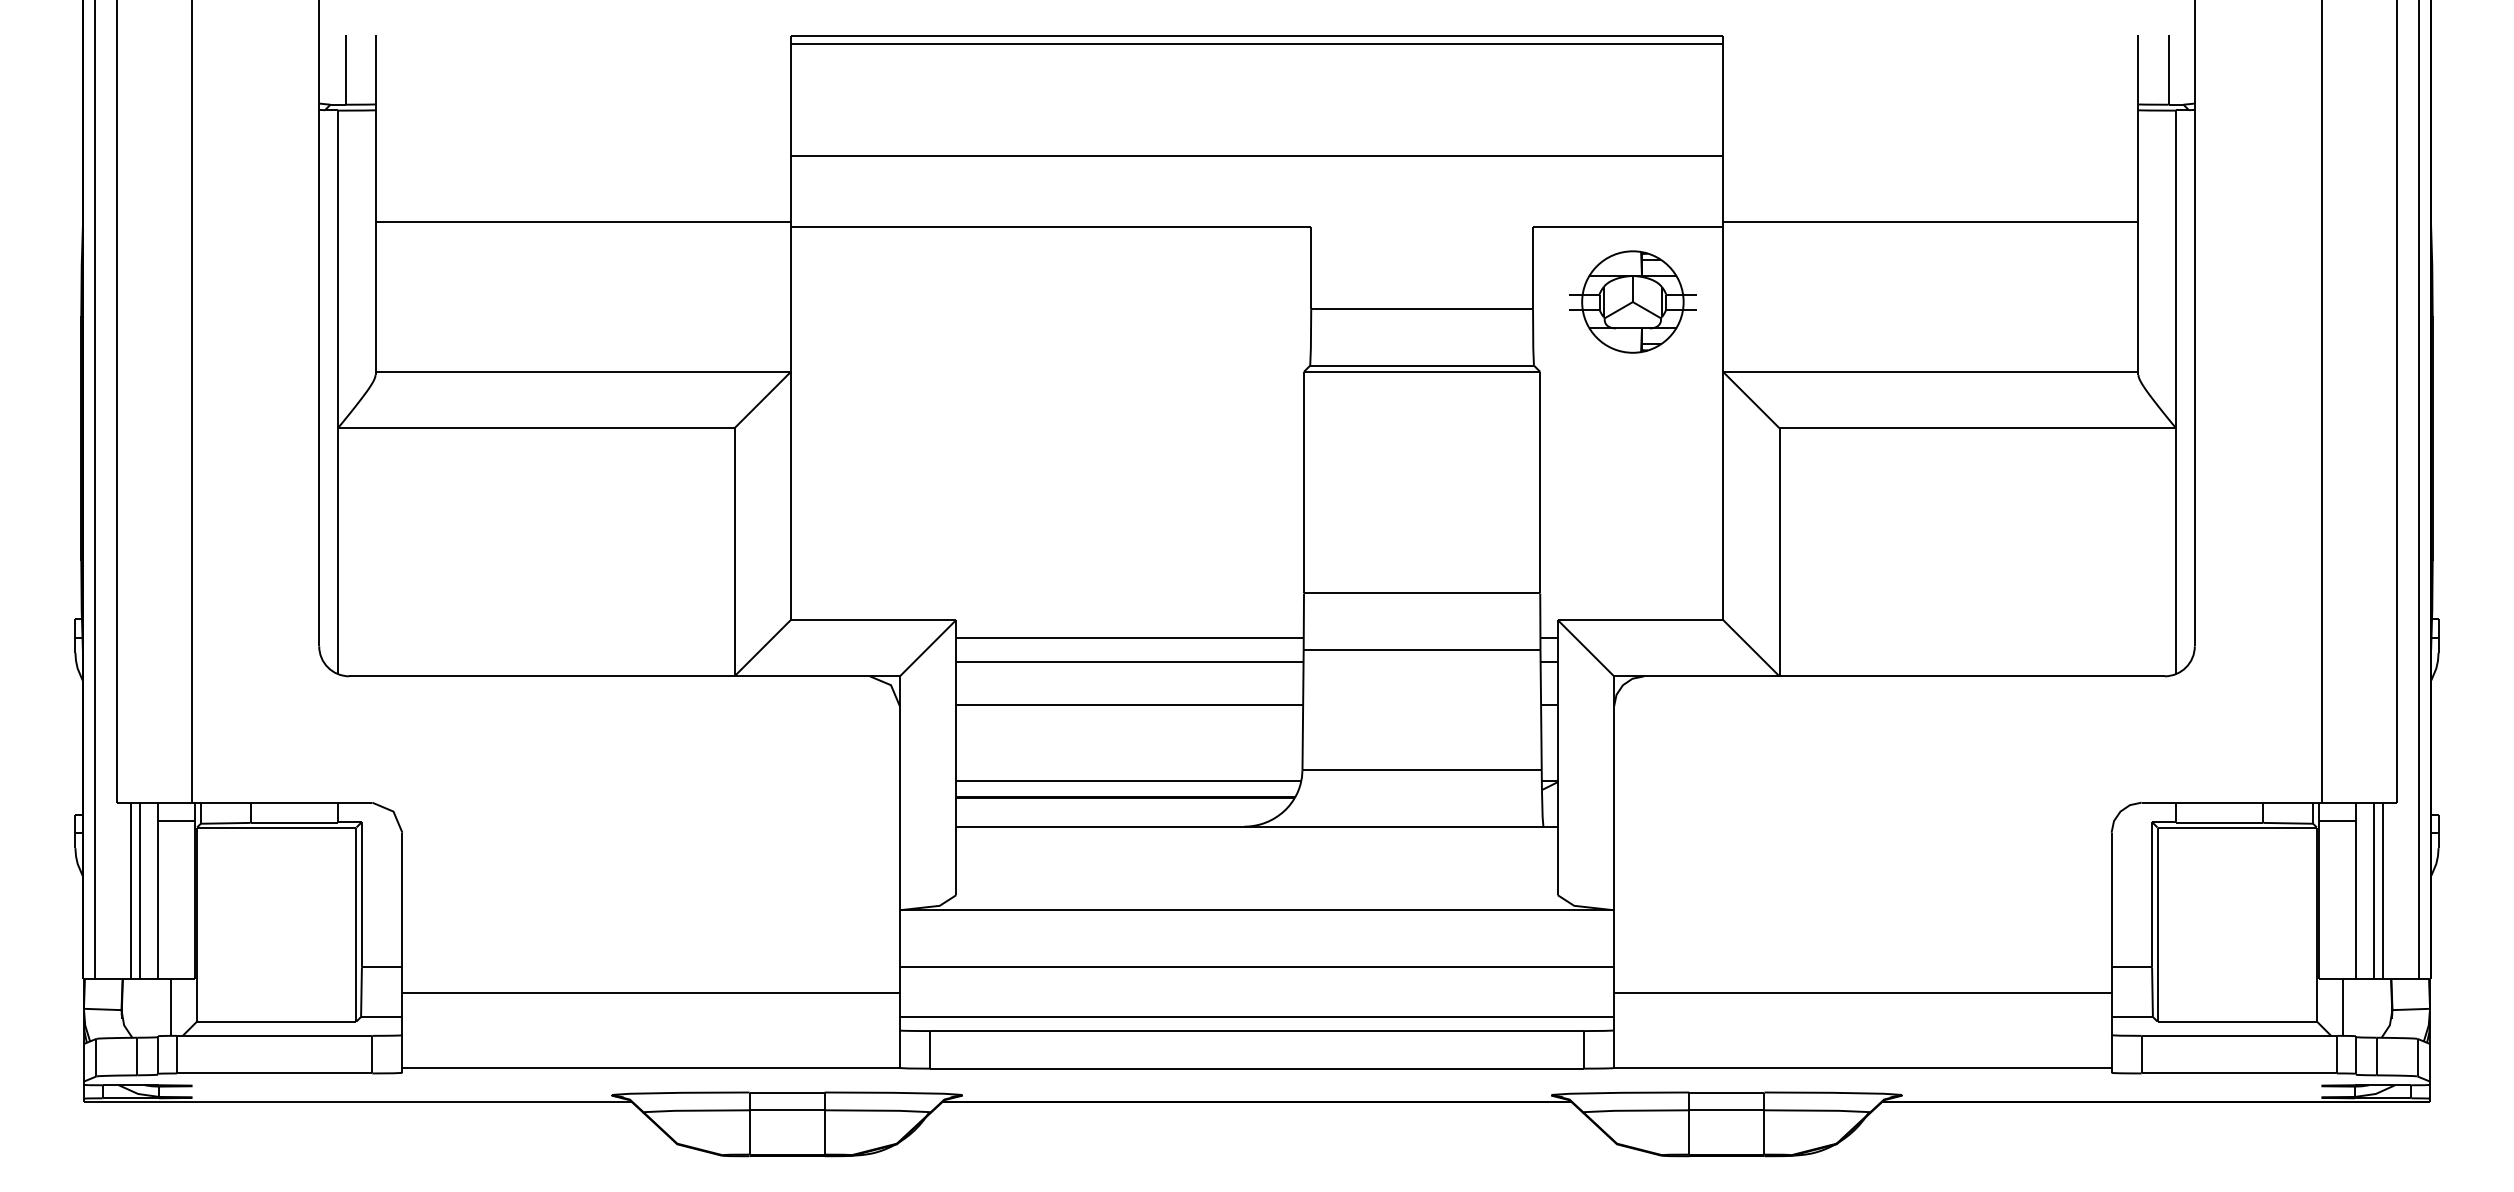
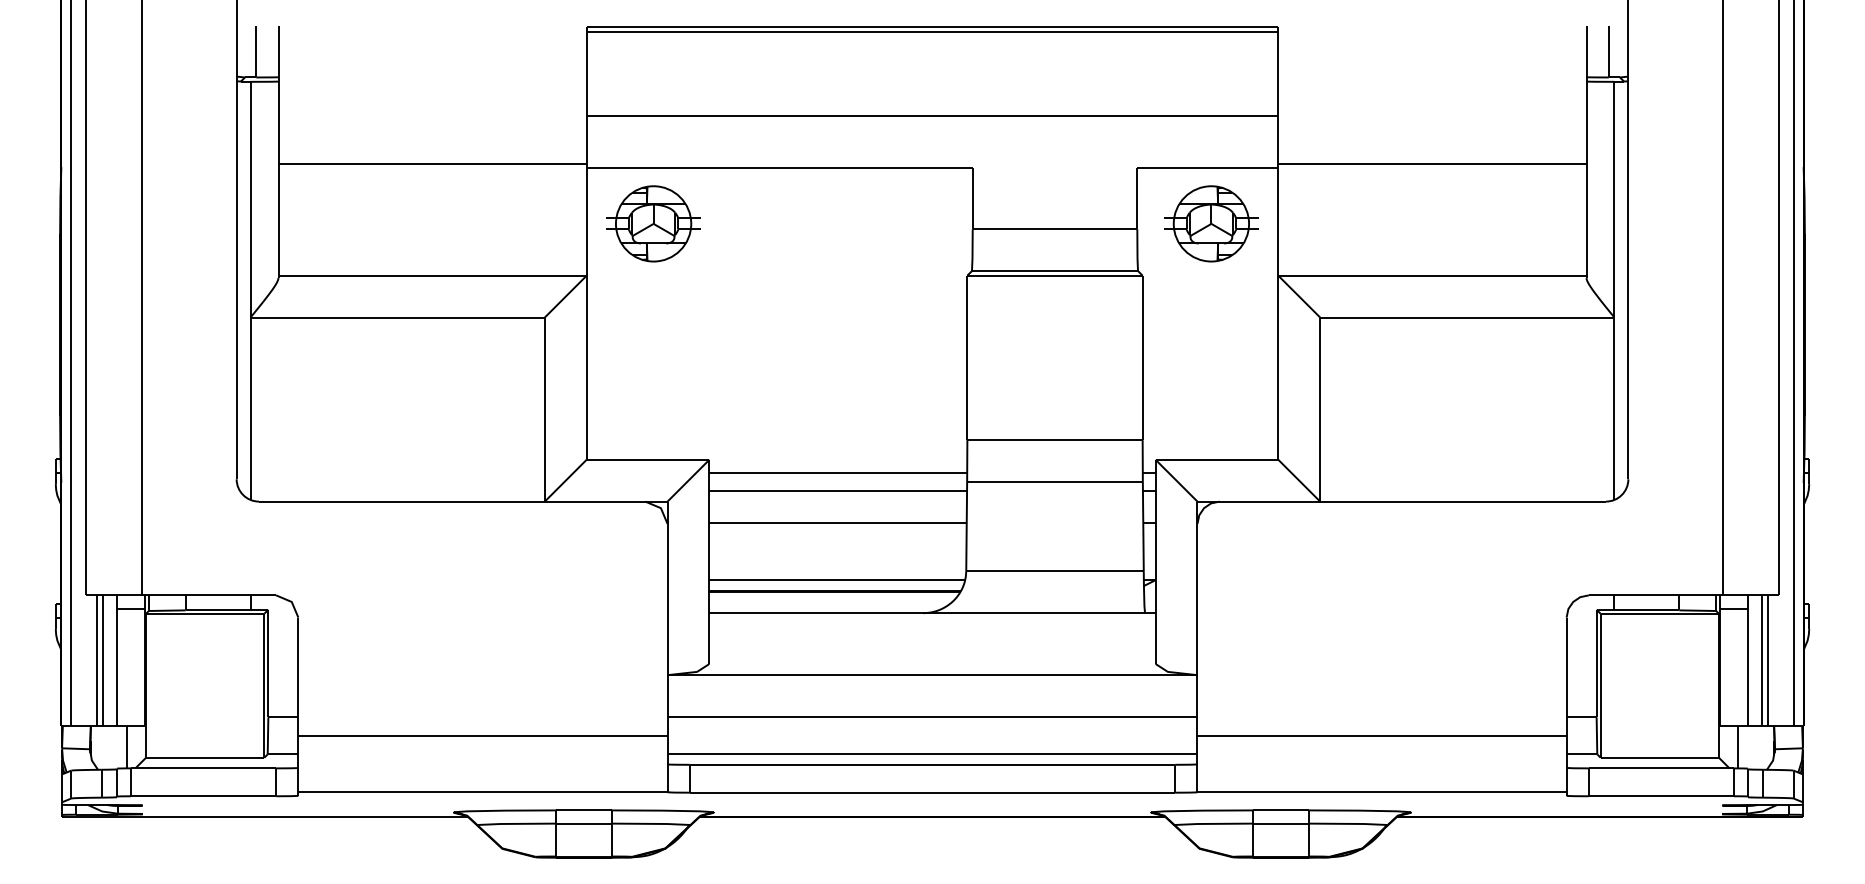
part: (880, 301) -> (653, 223), added

